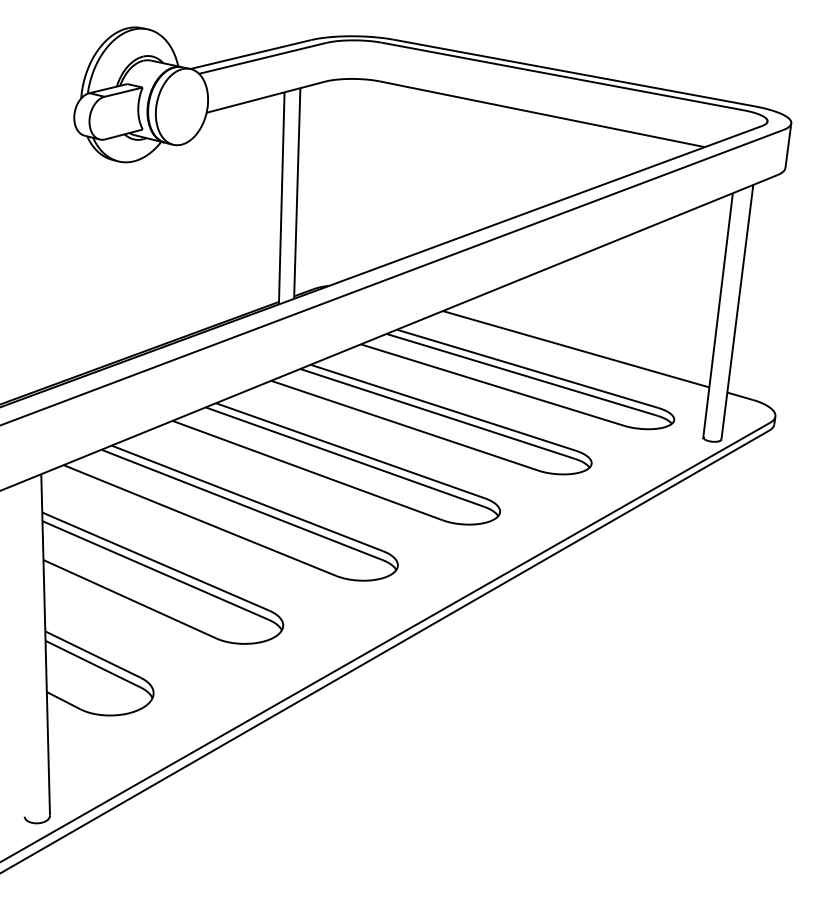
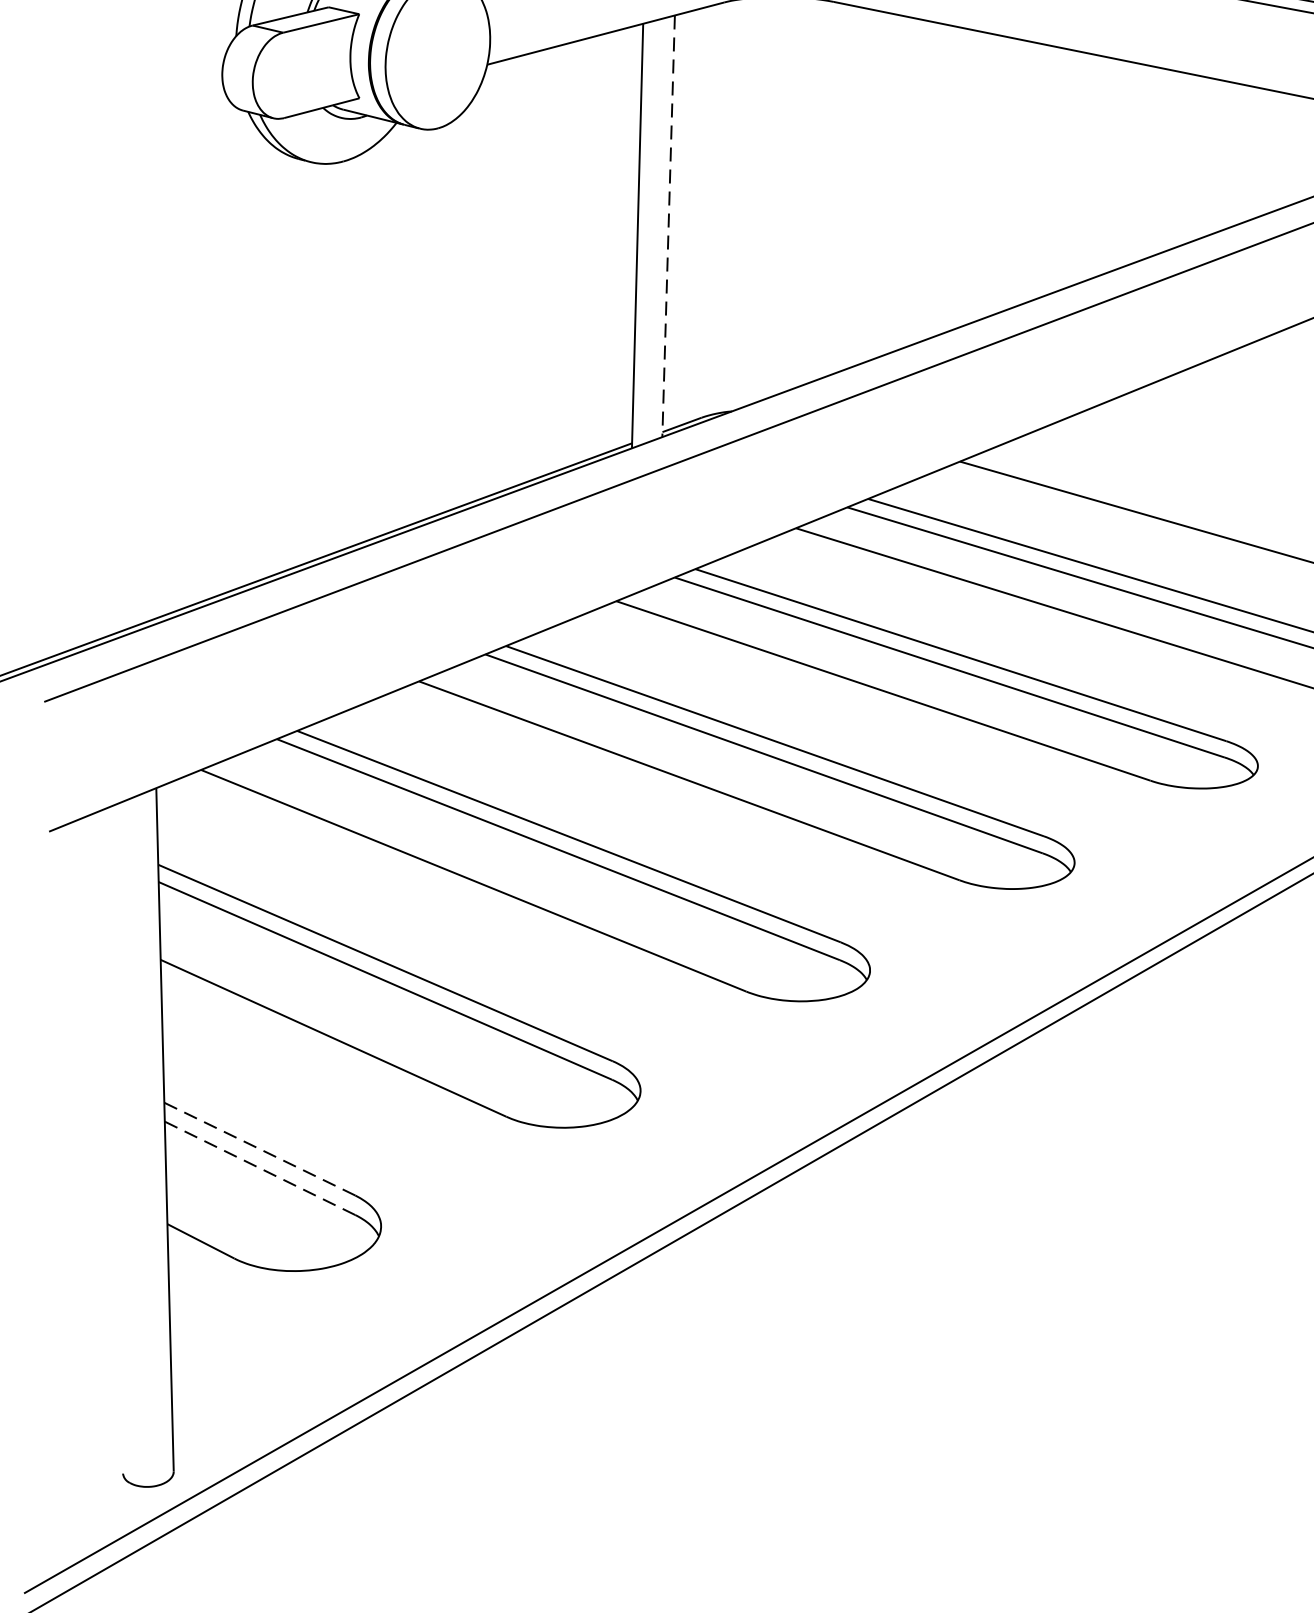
line: (297, 193) -> (669, 226), solid -> dashed
line: (92, 654) -> (258, 1148), solid -> dashed
line: (92, 663) -> (258, 1166), solid -> dashed

